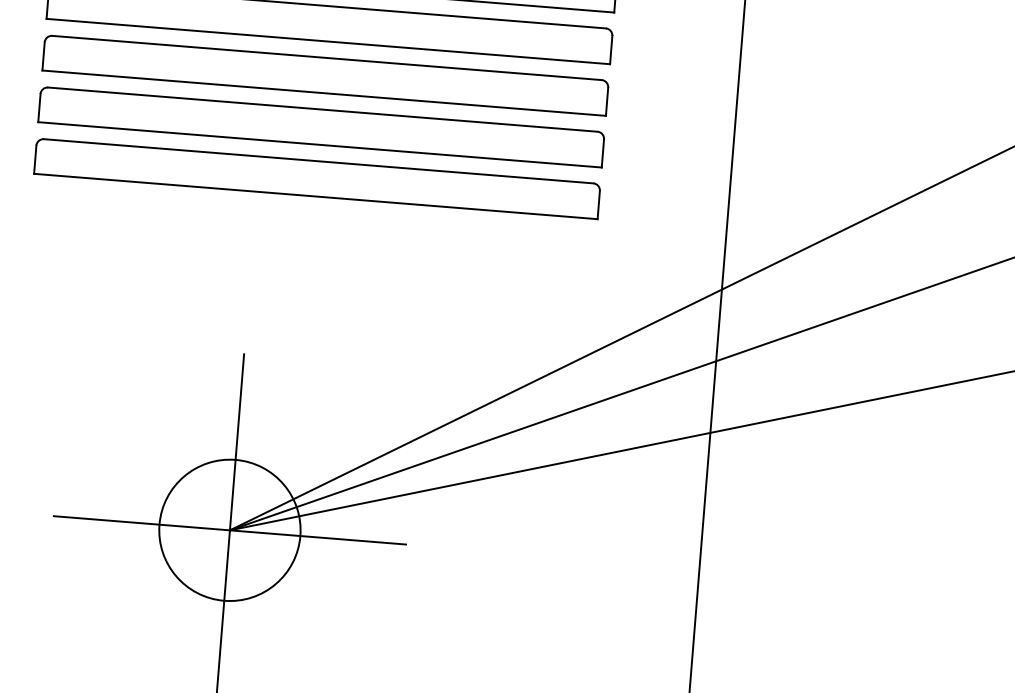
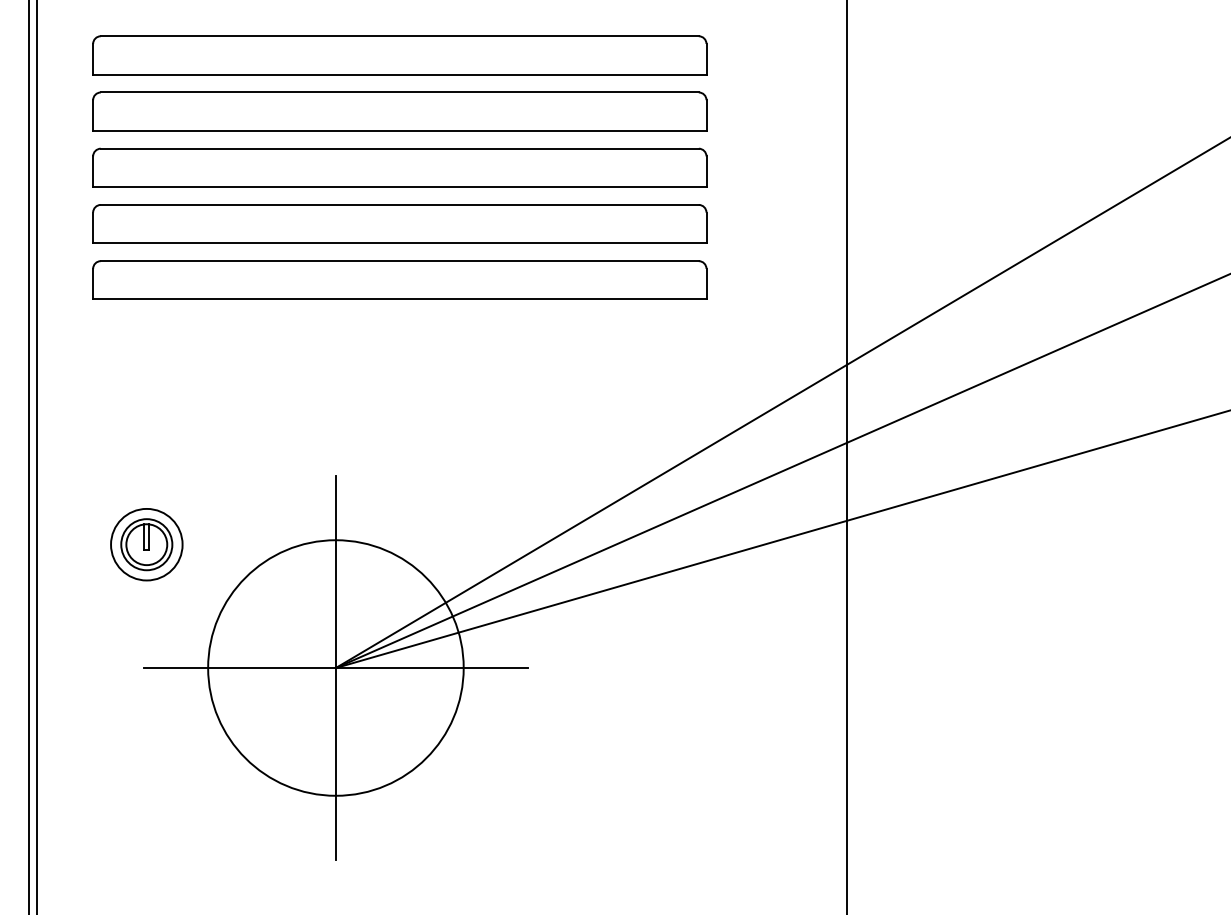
part: (65, 402) -> (146, 544), added
circle: (229, 529) -> (335, 667), size x1.67

